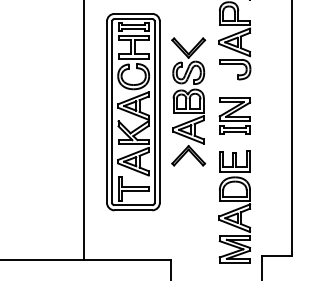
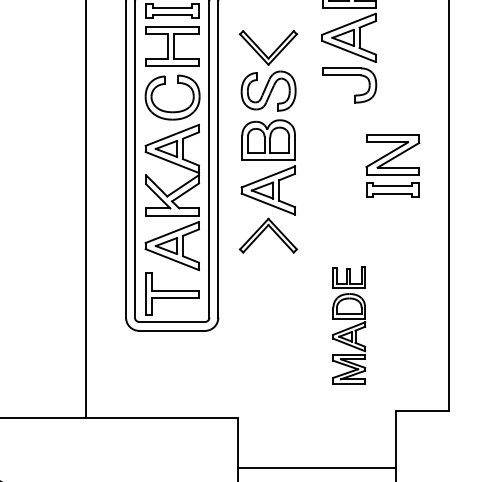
part: (234, 115) -> (392, 165), moved
part: (234, 206) -> (348, 324), size x0.6

